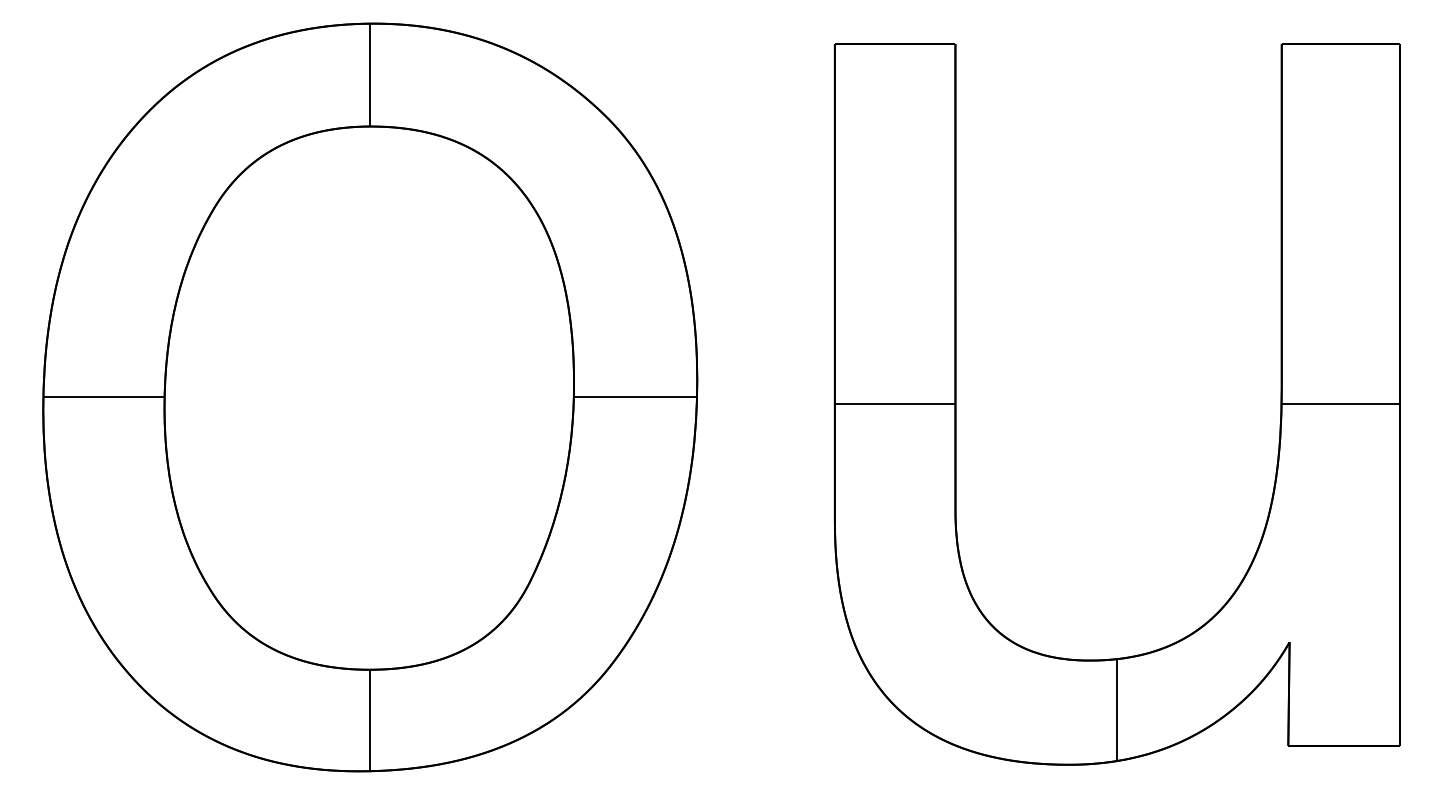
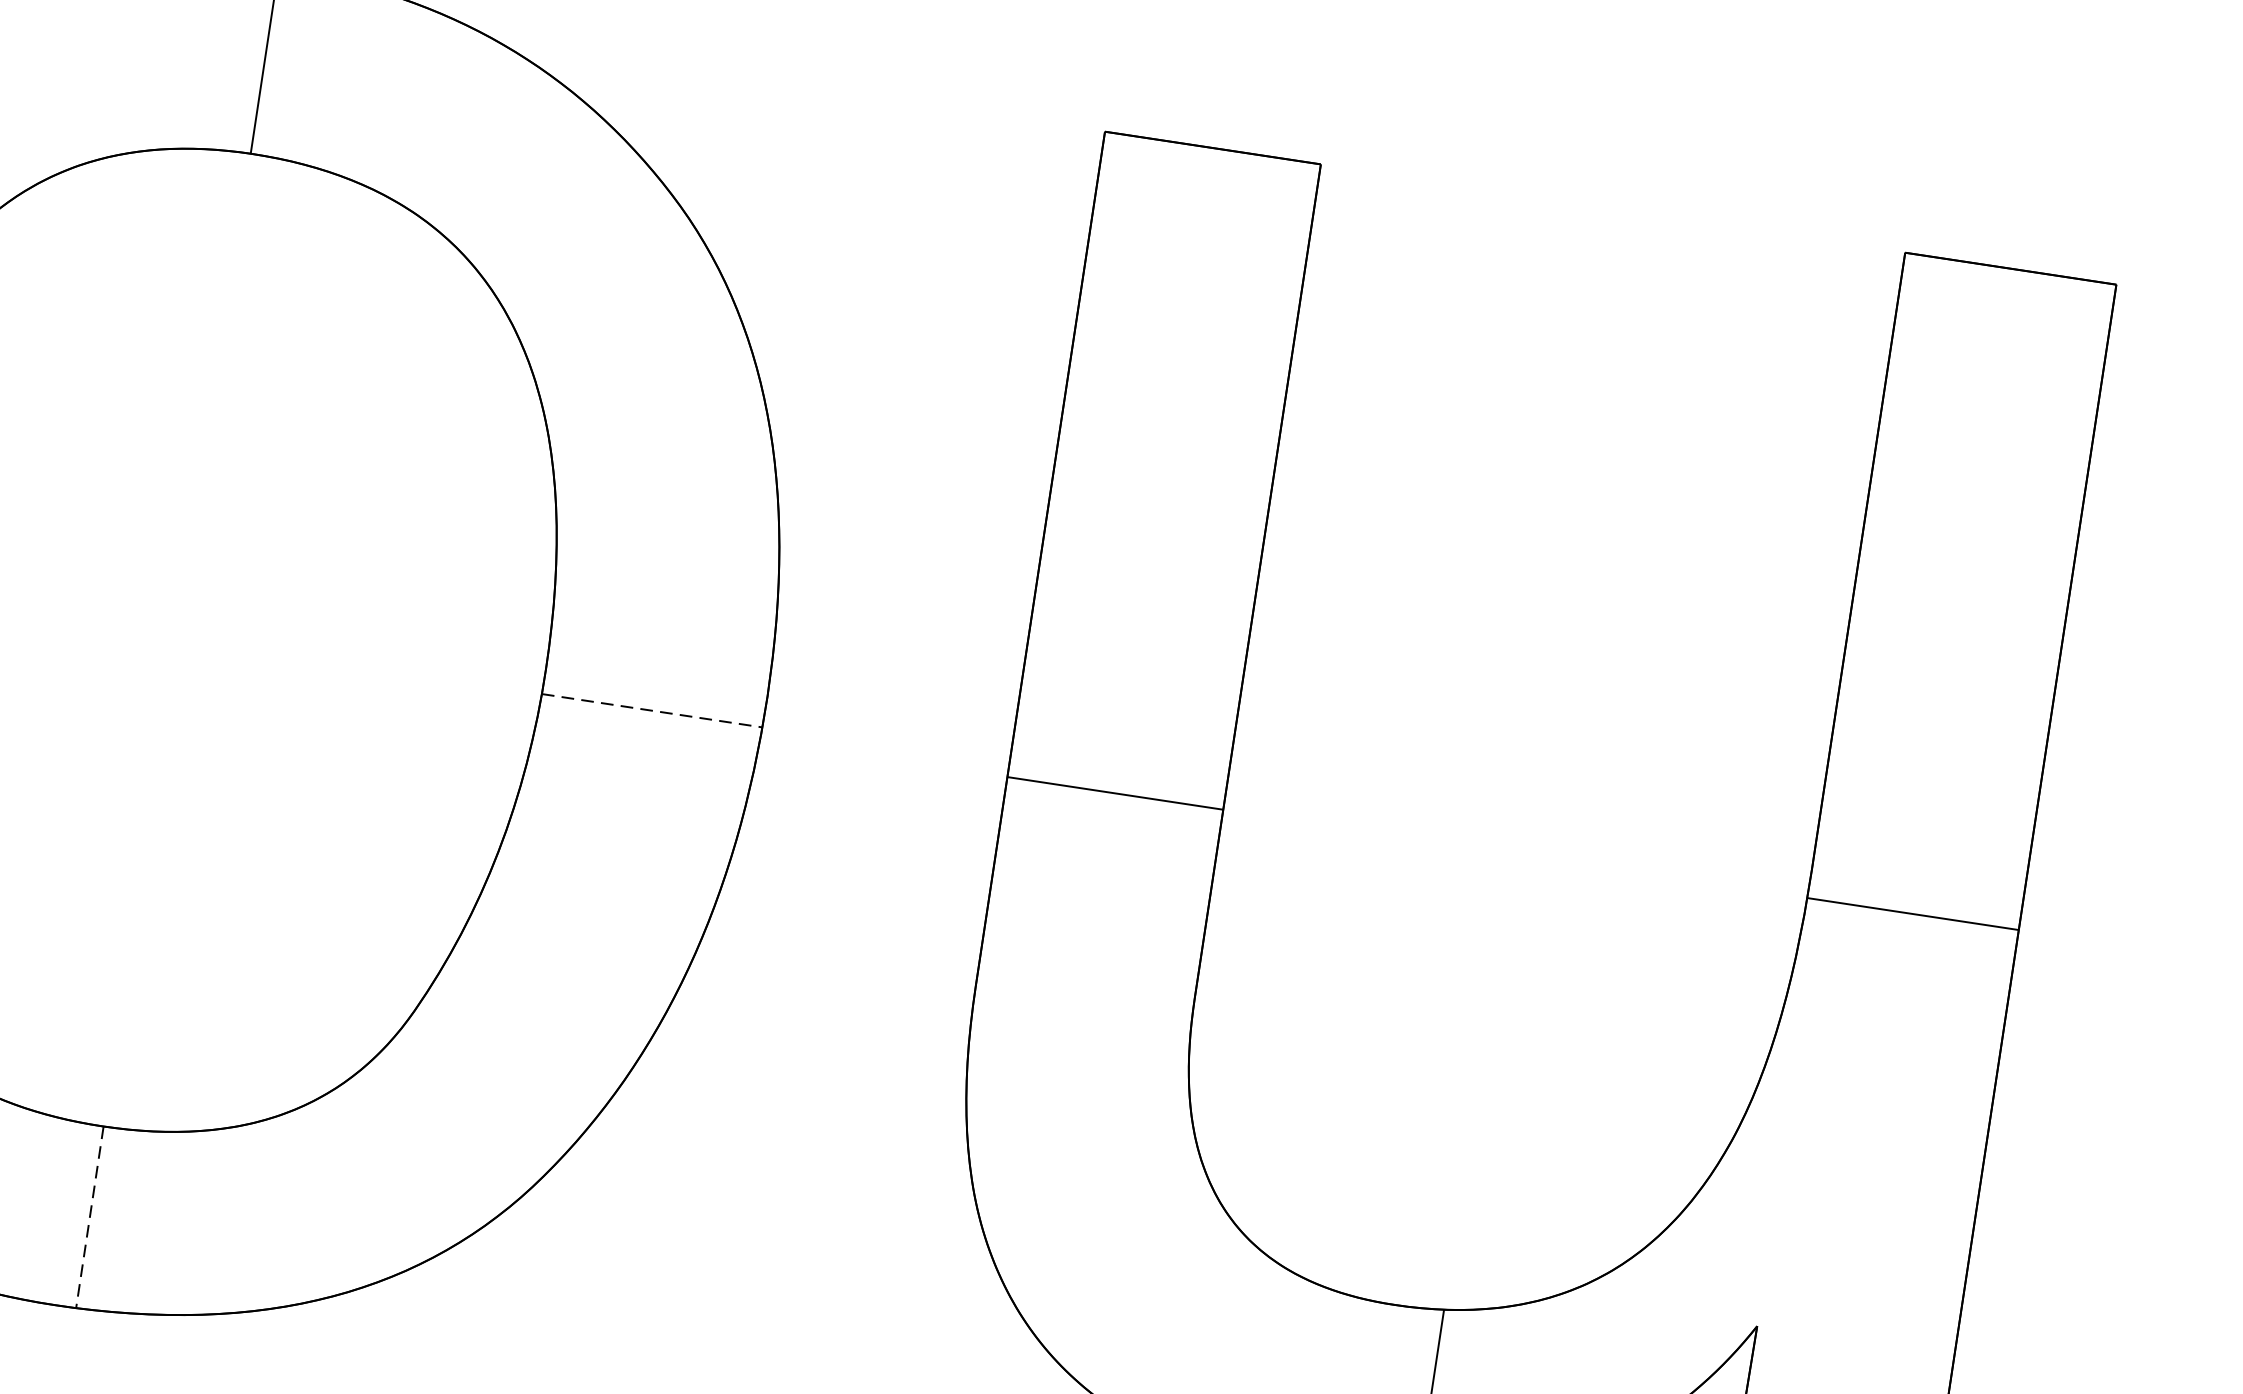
line: (635, 397) -> (652, 710), solid -> dashed
line: (370, 720) -> (90, 1217), solid -> dashed

